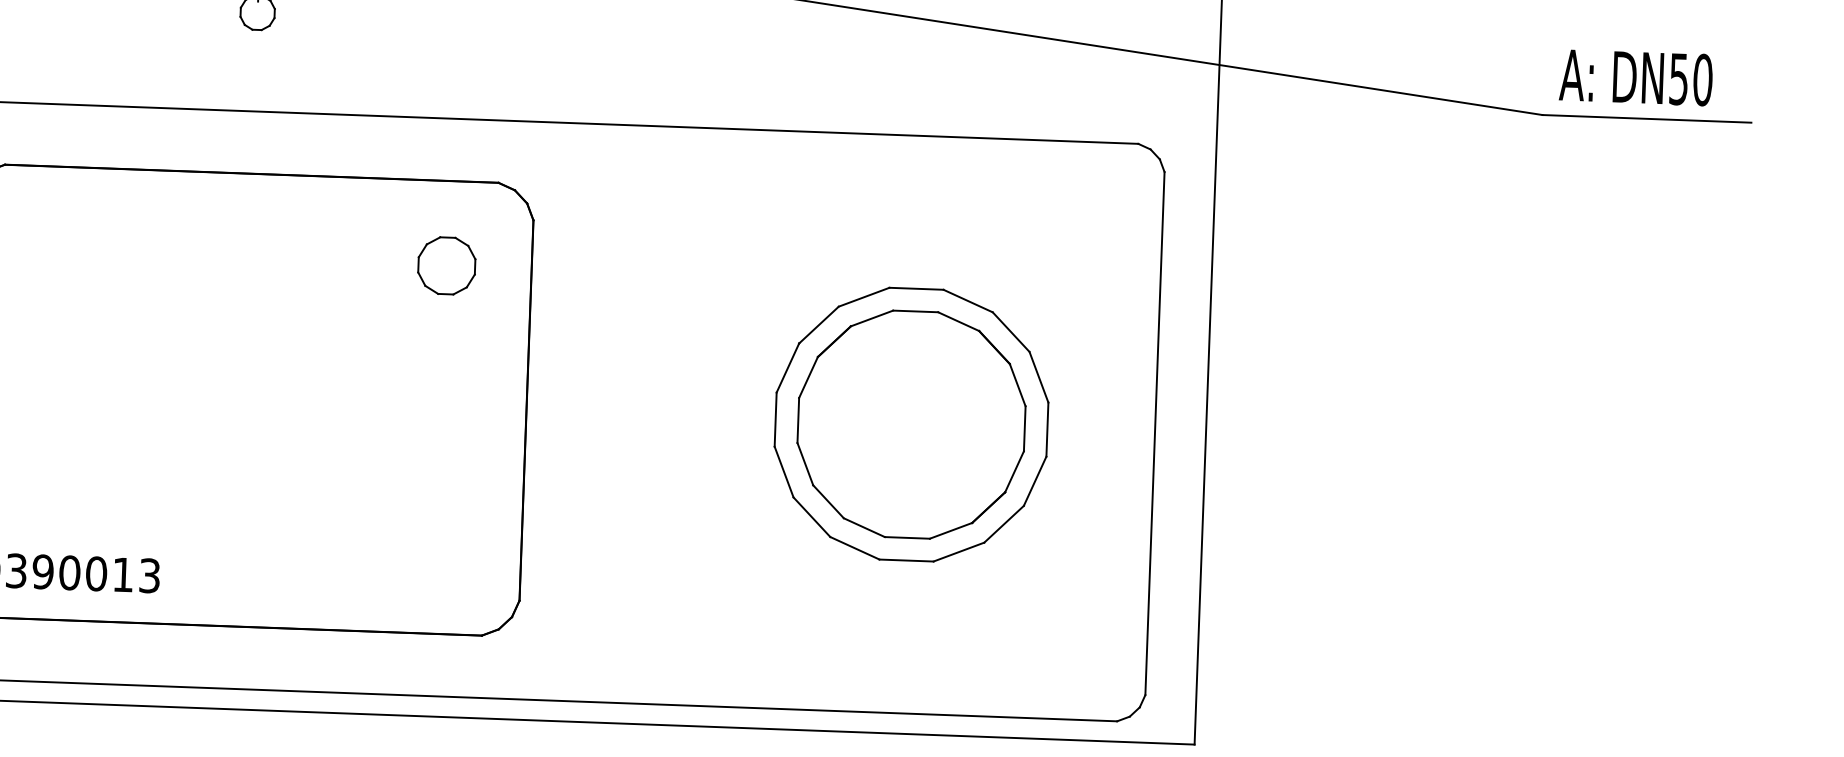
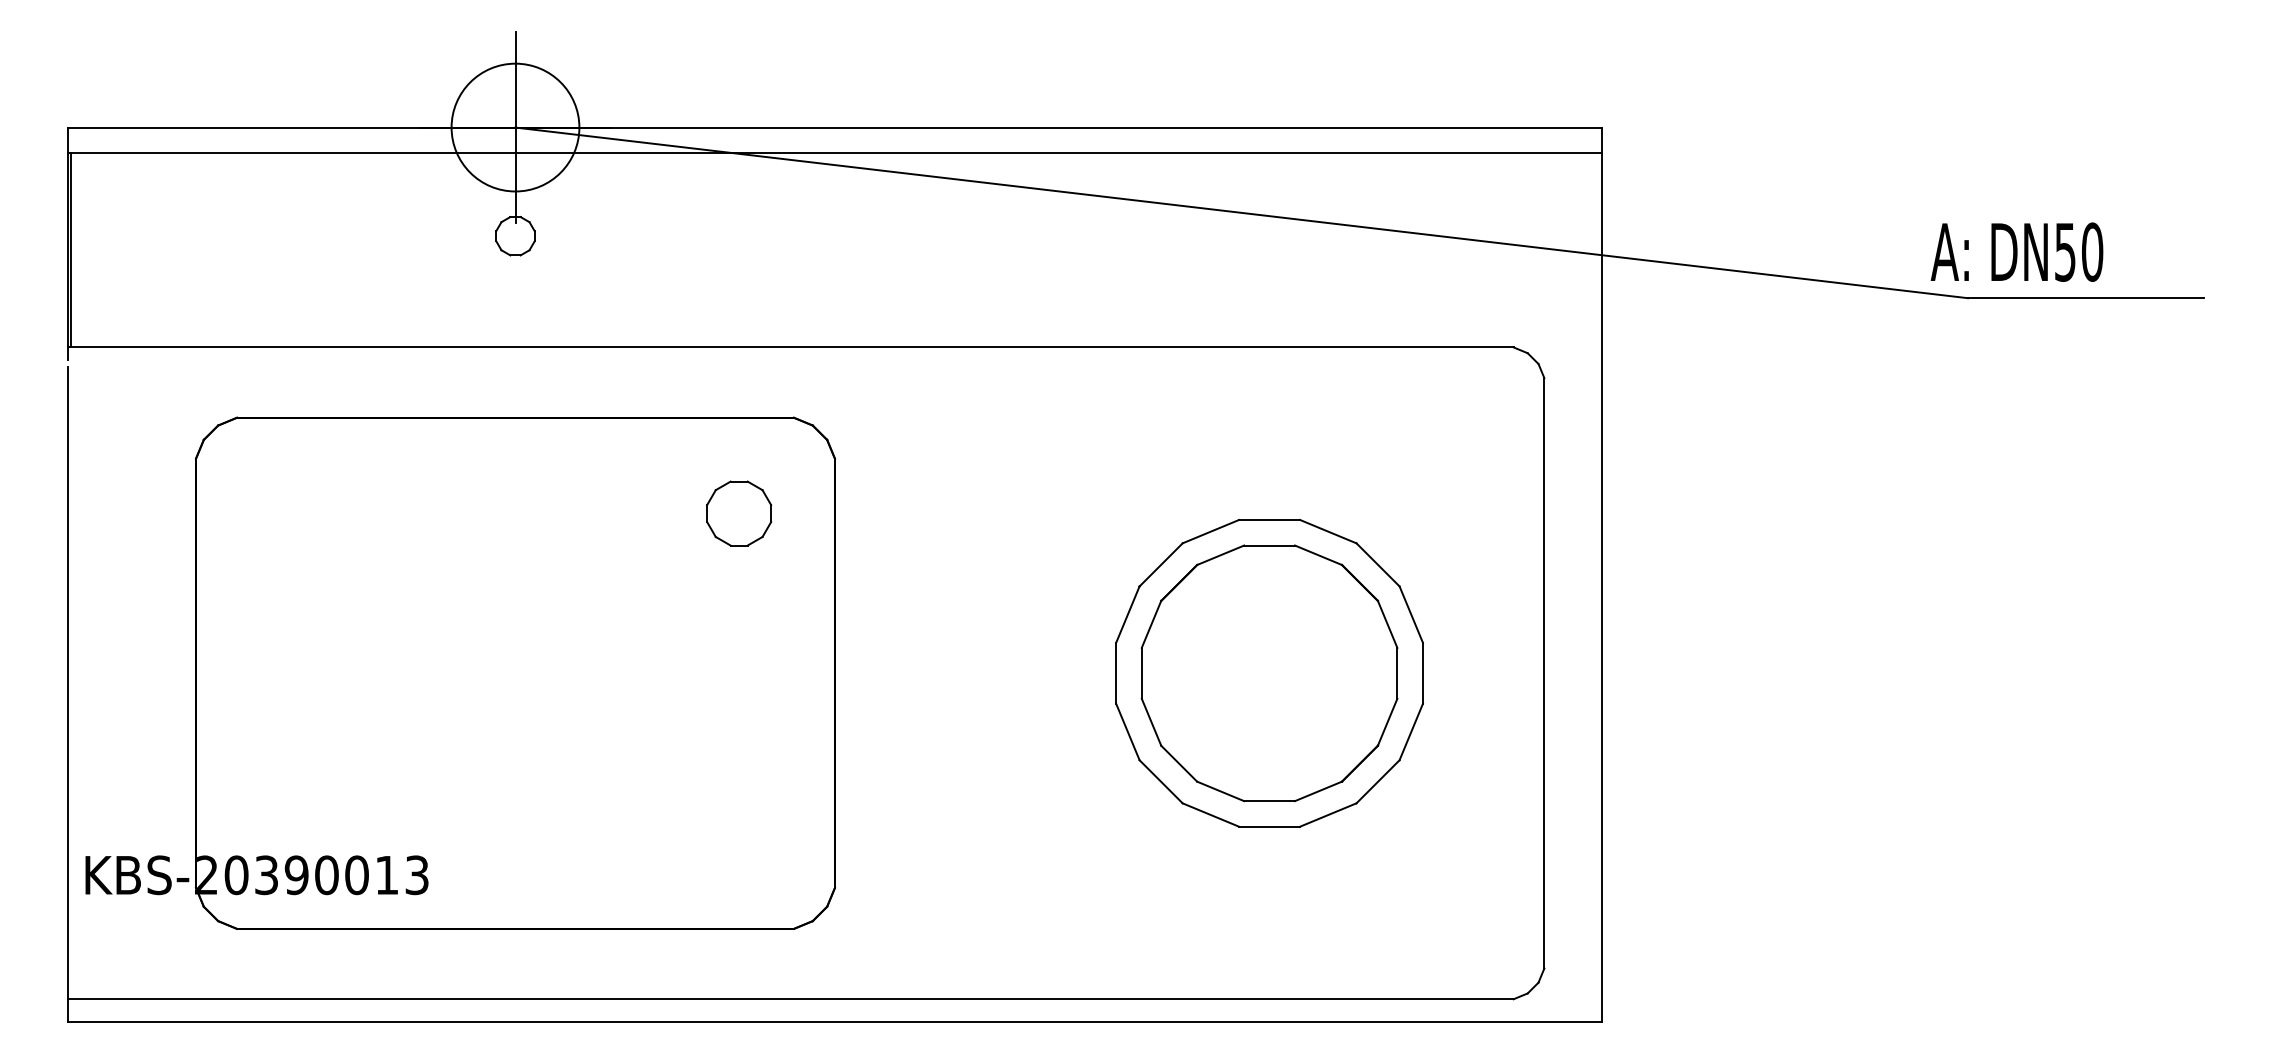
text: (1635, 77) -> (2016, 251), moved

